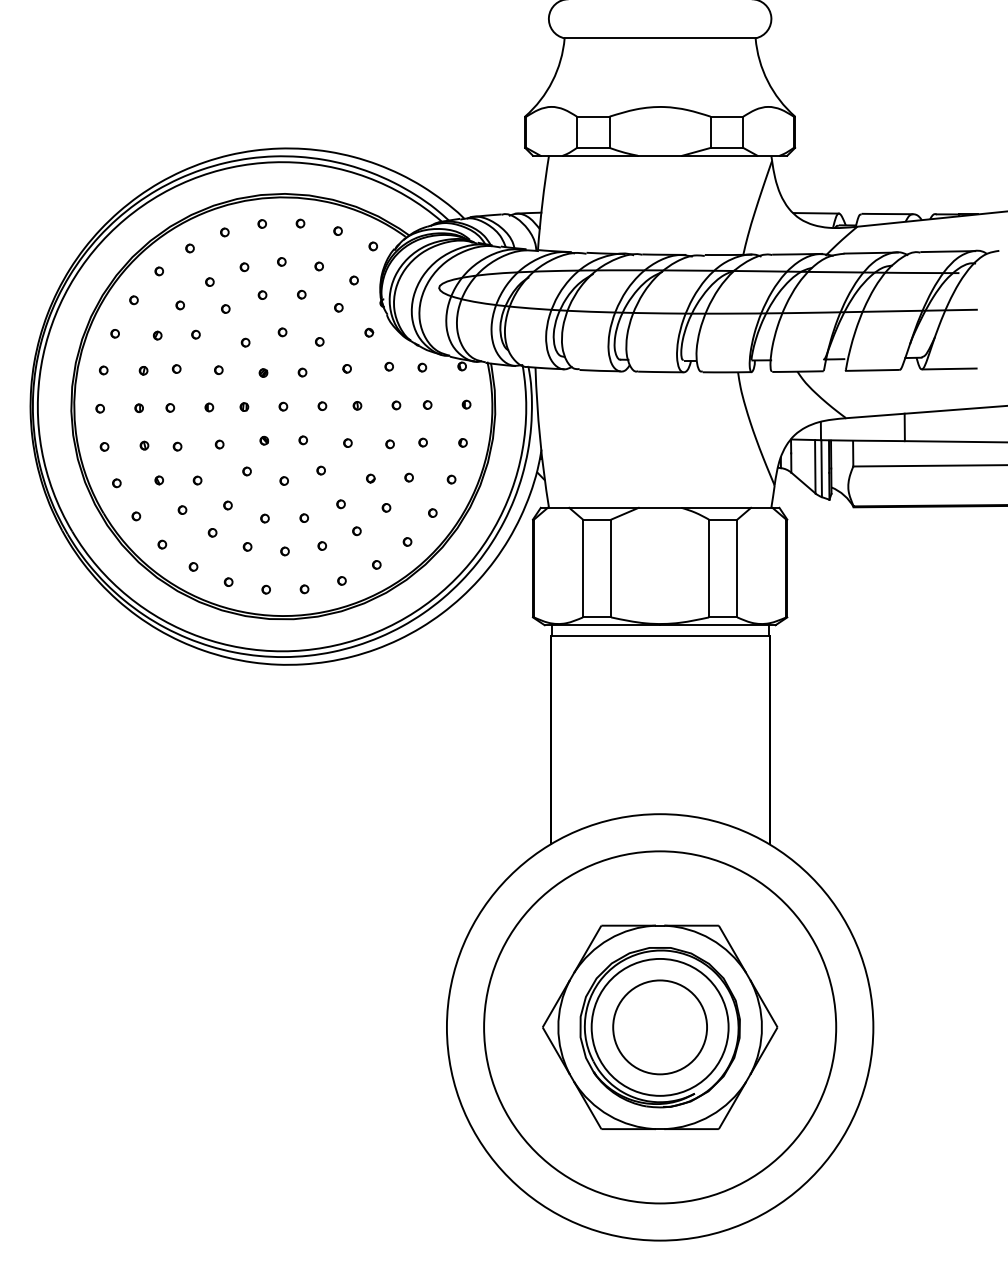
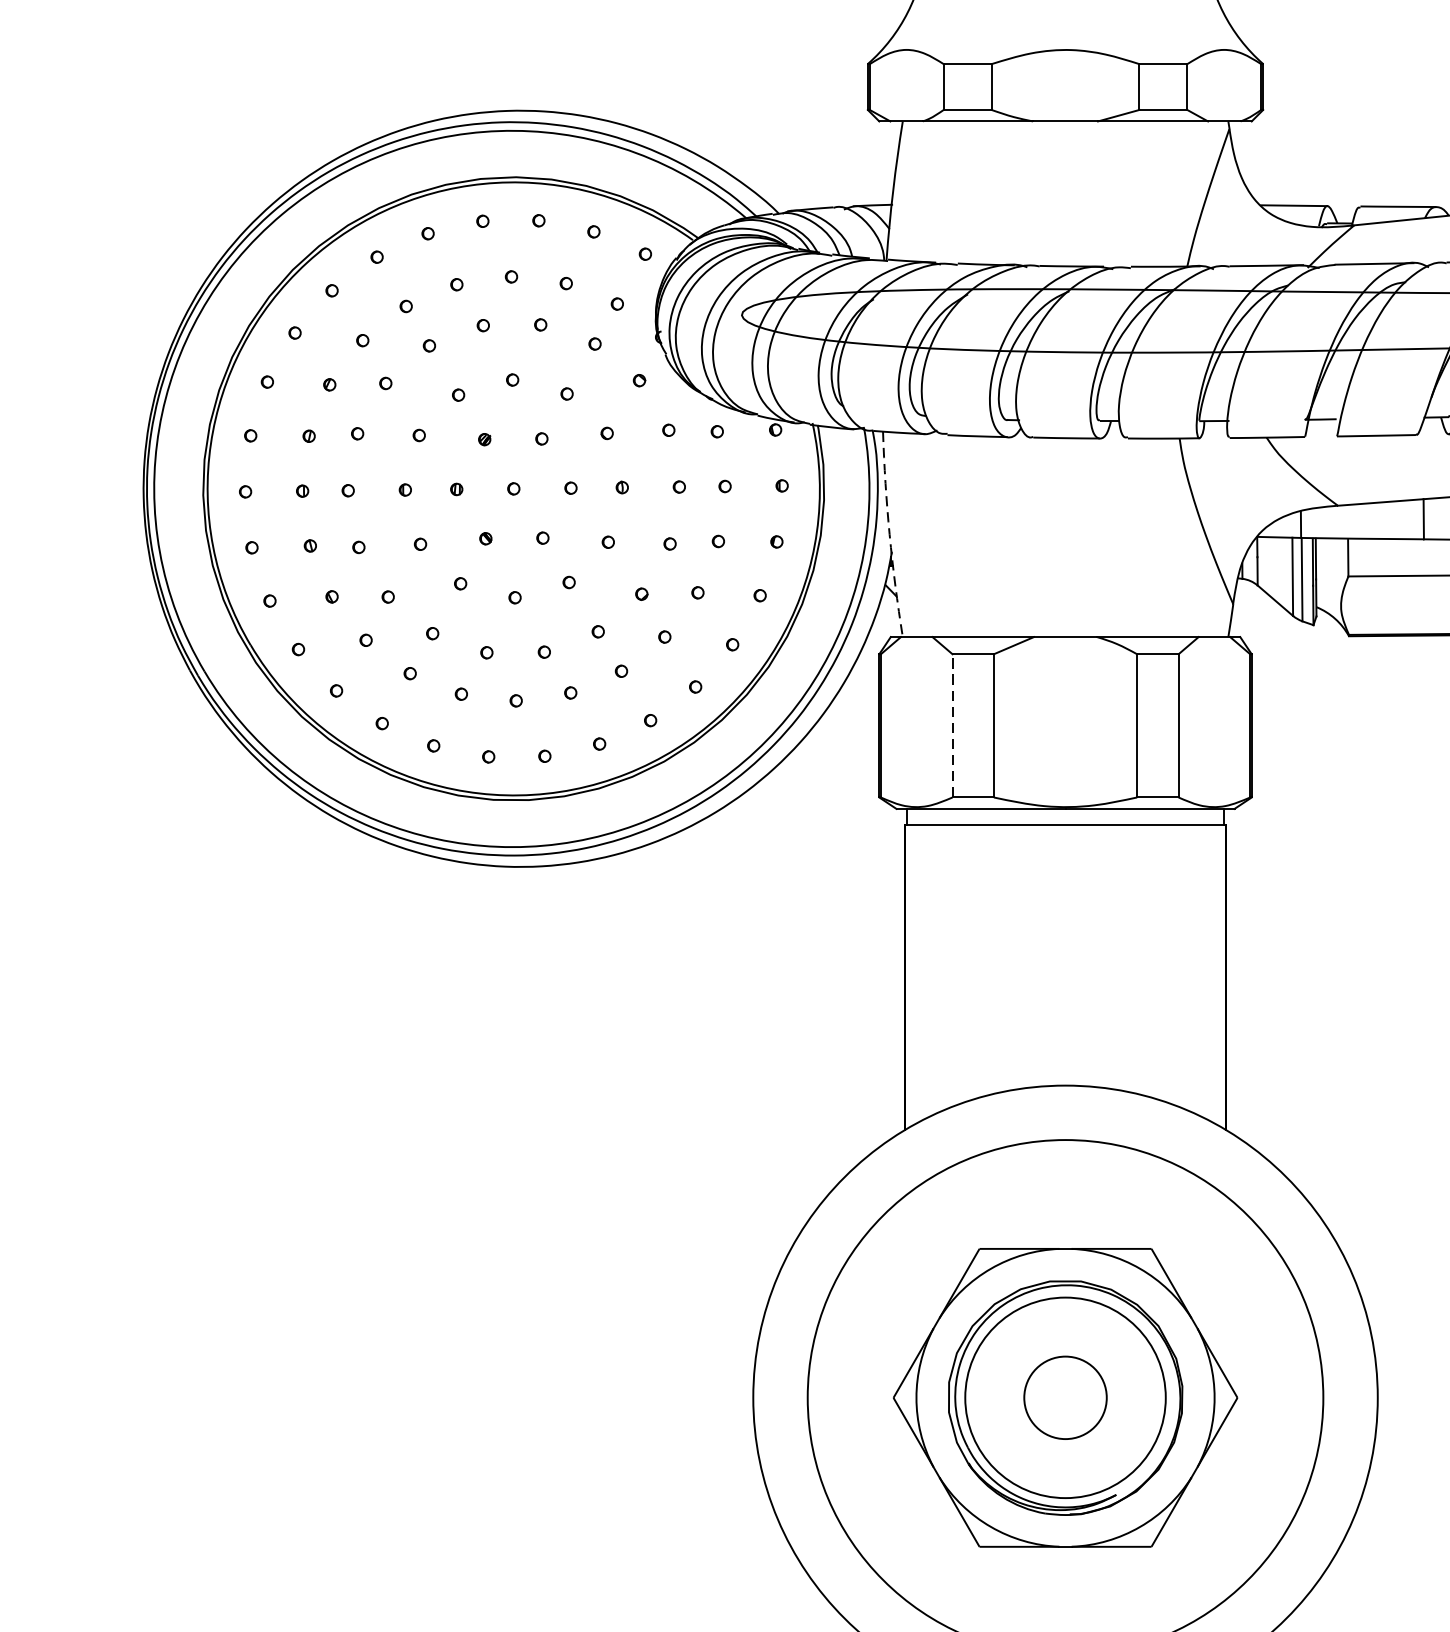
arc: (540, 438) -> (890, 535), solid -> dashed
line: (582, 568) -> (951, 725), solid -> dashed
circle: (660, 1027) -> (1066, 1397), size x0.6

